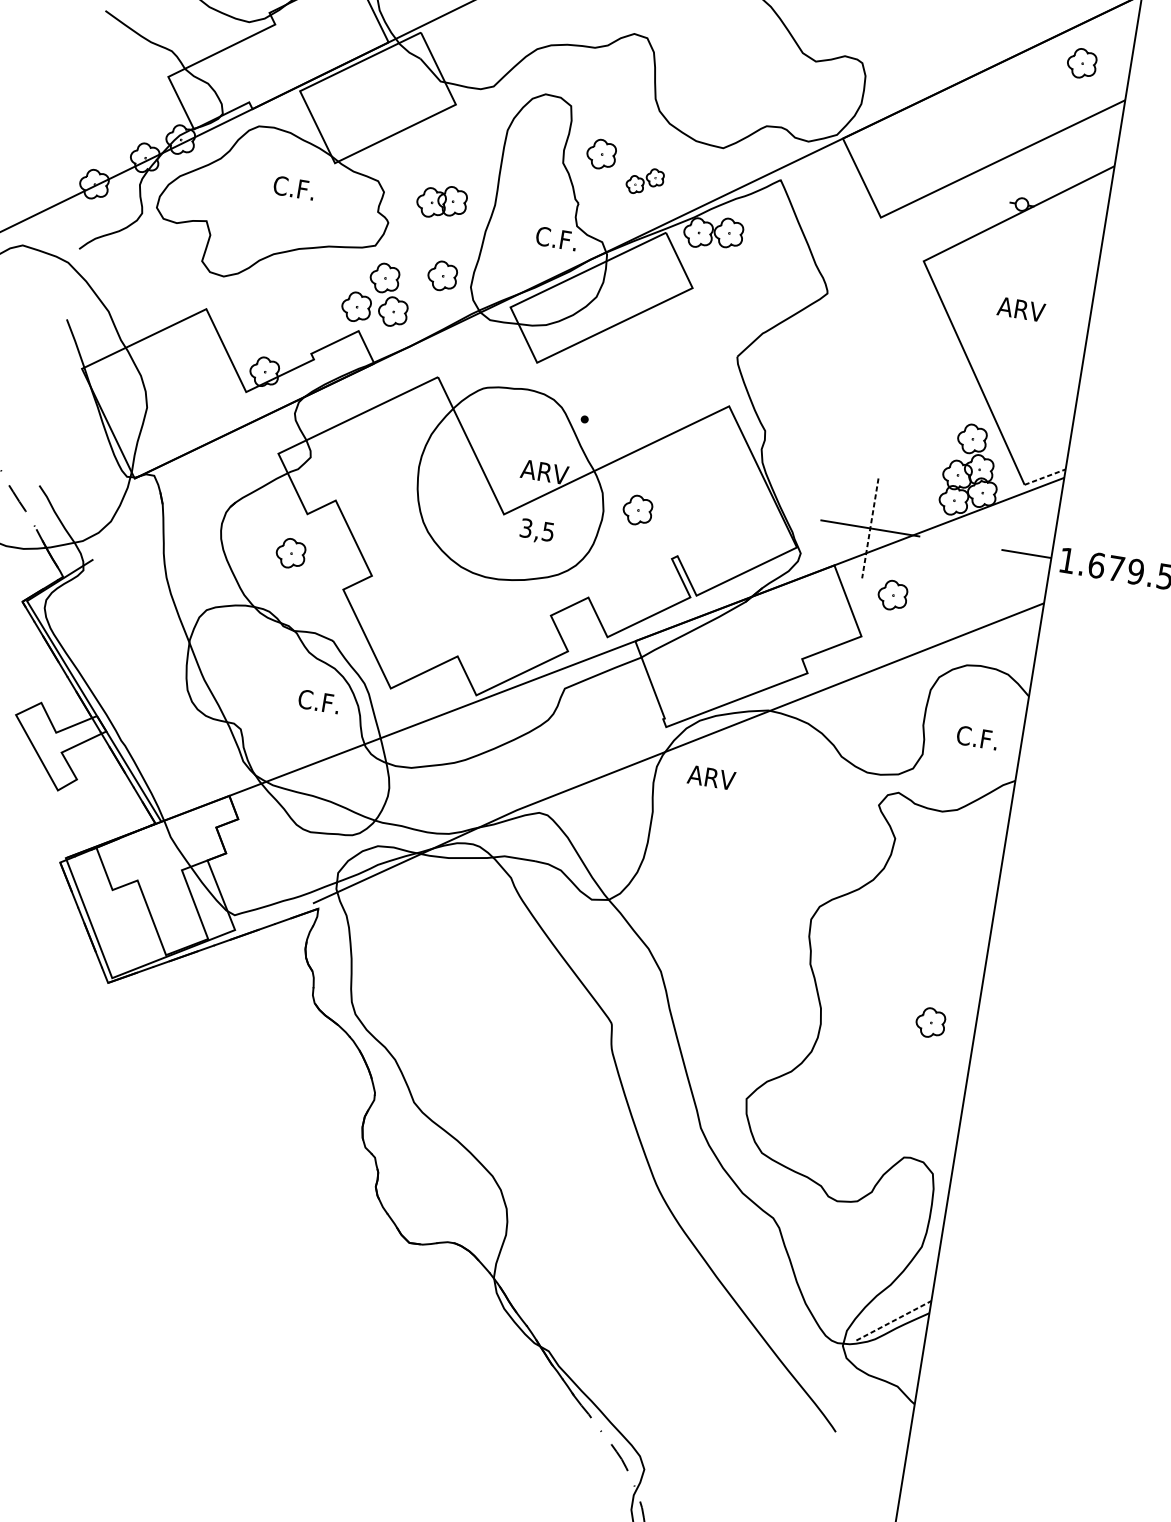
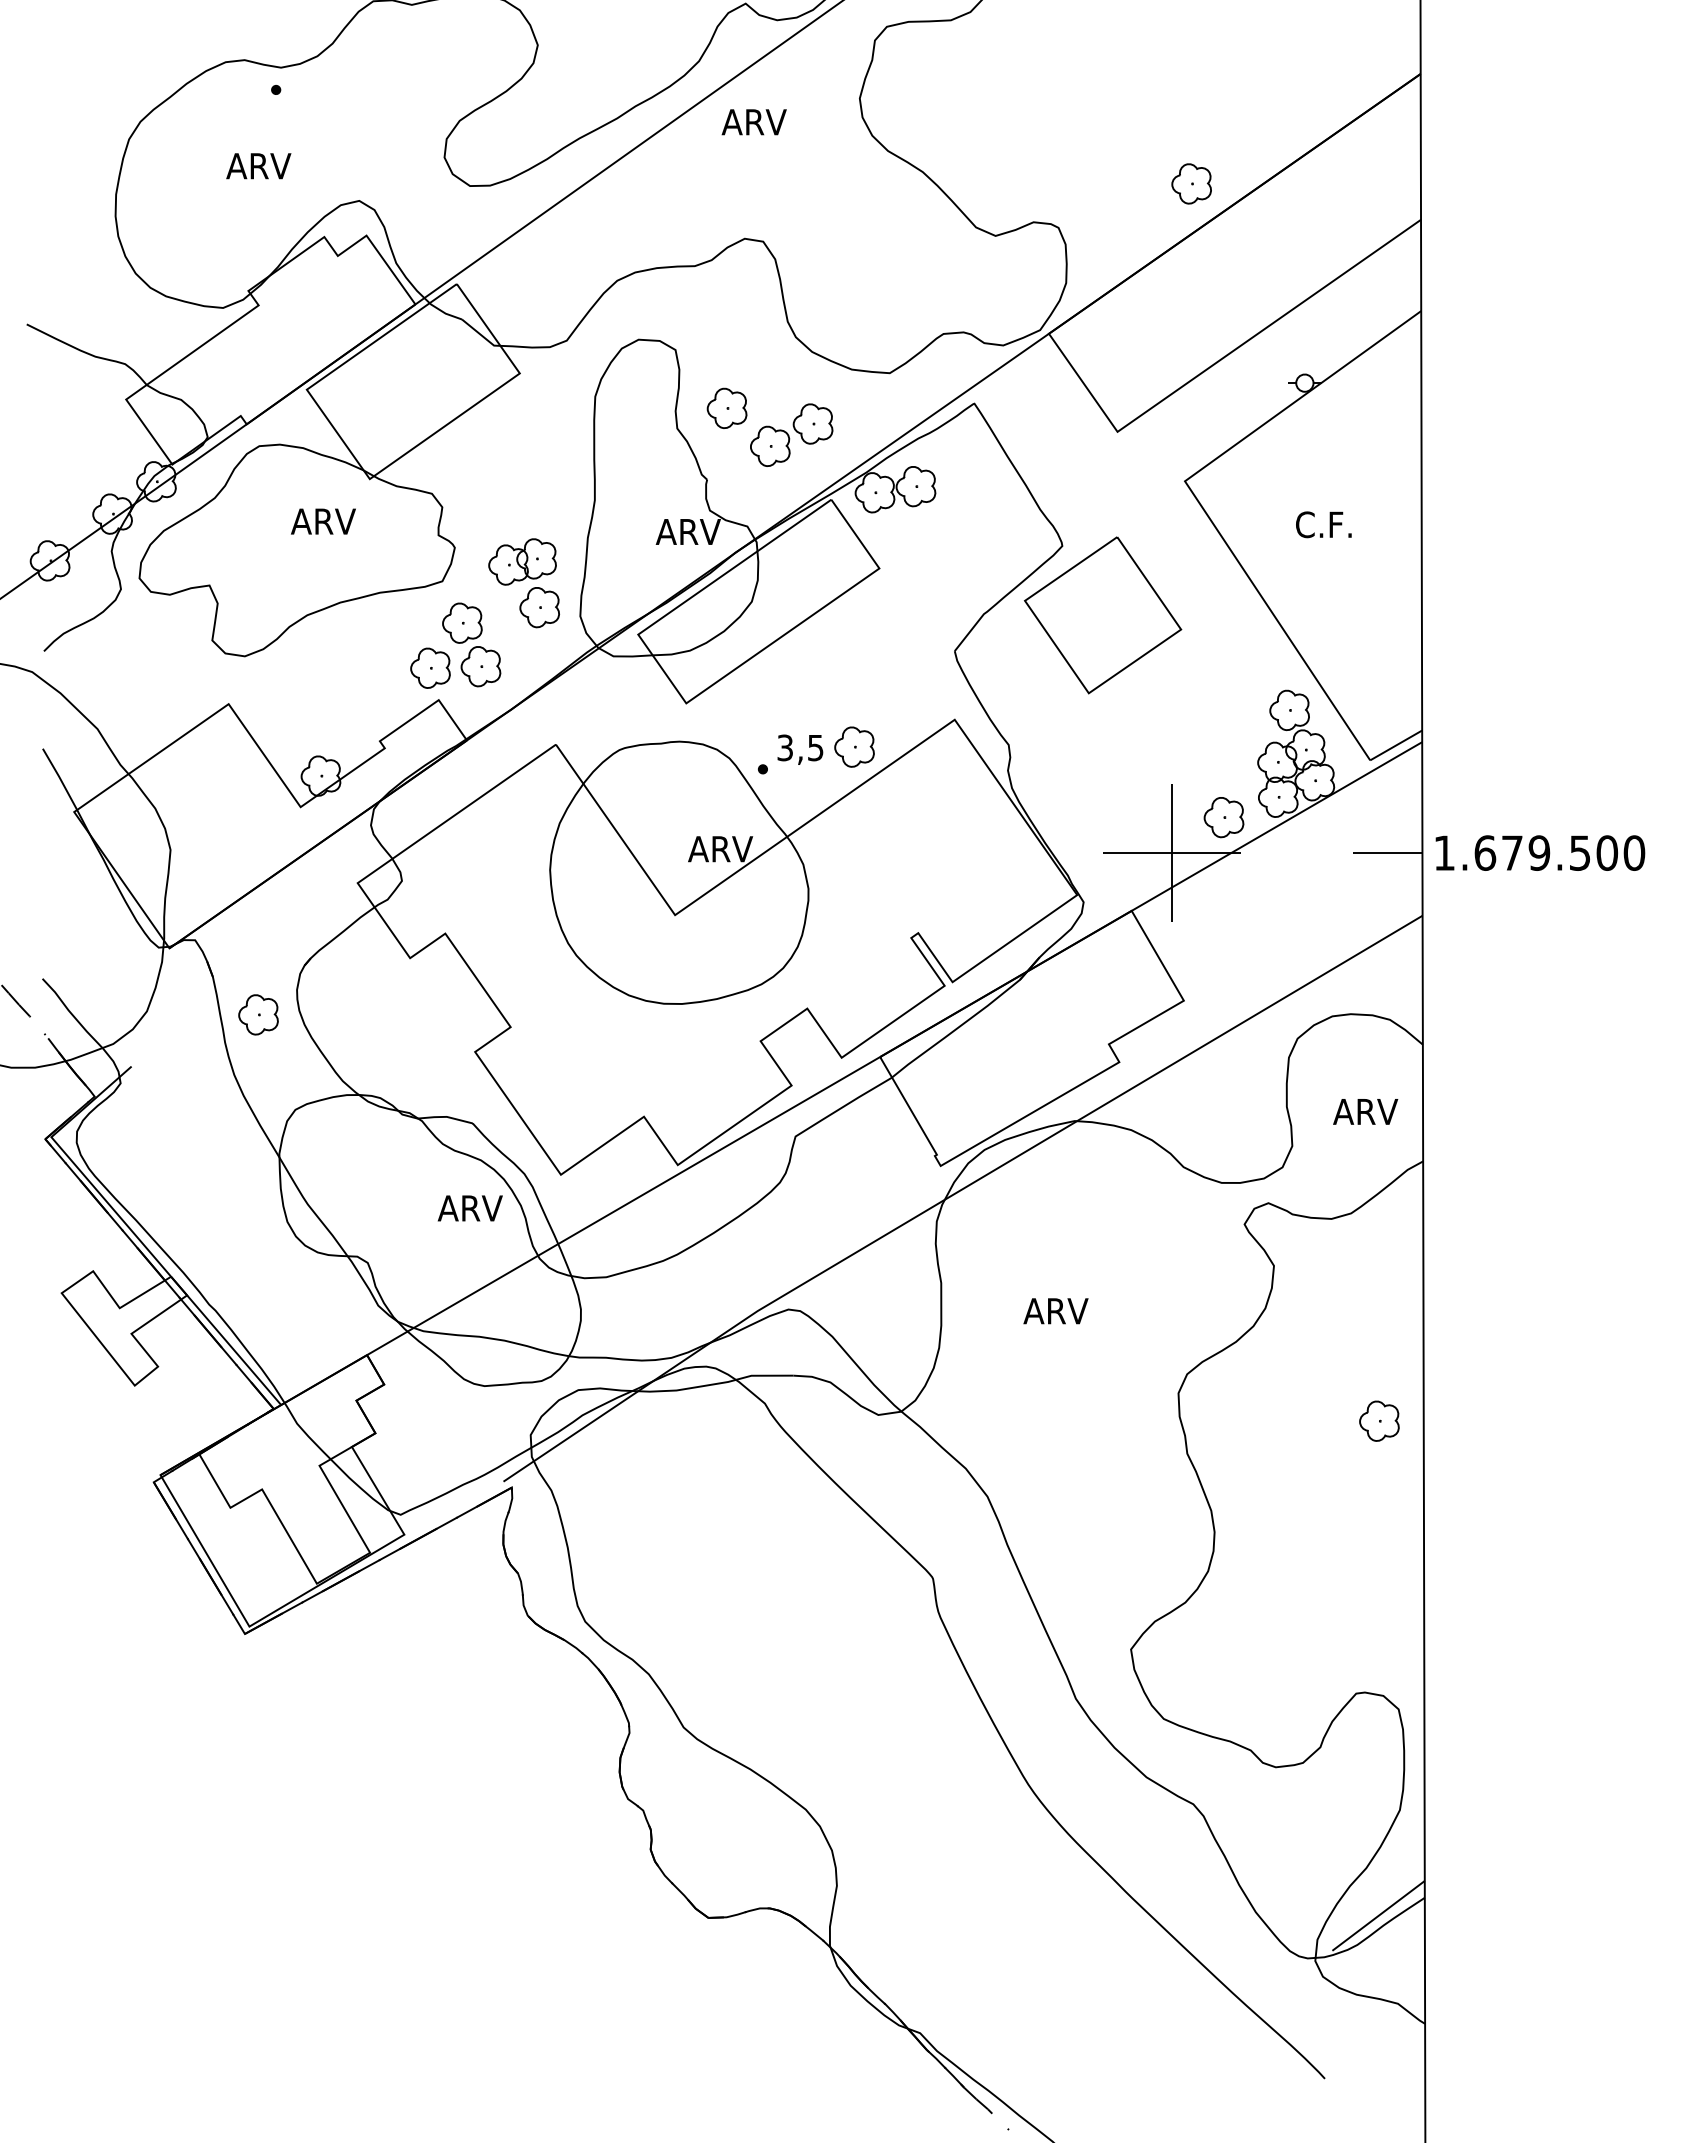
part: (1081, 63) -> (1191, 183), moved
part: (644, 180) -> (791, 434), size x1.67
text: (296, 188) -> (323, 521), C.F. -> ARV
part: (441, 201) -> (522, 561), moved
text: (558, 238) -> (687, 531), C.F. -> ARV
text: (1020, 309) -> (1326, 524), ARV -> C.F.
part: (849, 348) -> (1103, 615), added
line: (1045, 477) -> (1396, 745), dashed -> solid
part: (637, 509) -> (854, 746), moved
line: (869, 528) -> (1171, 853), dashed -> solid
text: (537, 531) -> (800, 749), moved
part: (290, 553) -> (258, 1014), moved
part: (892, 595) -> (1223, 817), moved
text: (320, 702) -> (469, 1208), C.F. -> ARV
text: (979, 738) -> (1365, 1111), C.F. -> ARV
text: (711, 777) -> (1055, 1311), moved
part: (930, 1022) -> (1379, 1420), moved
line: (893, 1320) -> (1378, 1915), dashed -> solid

